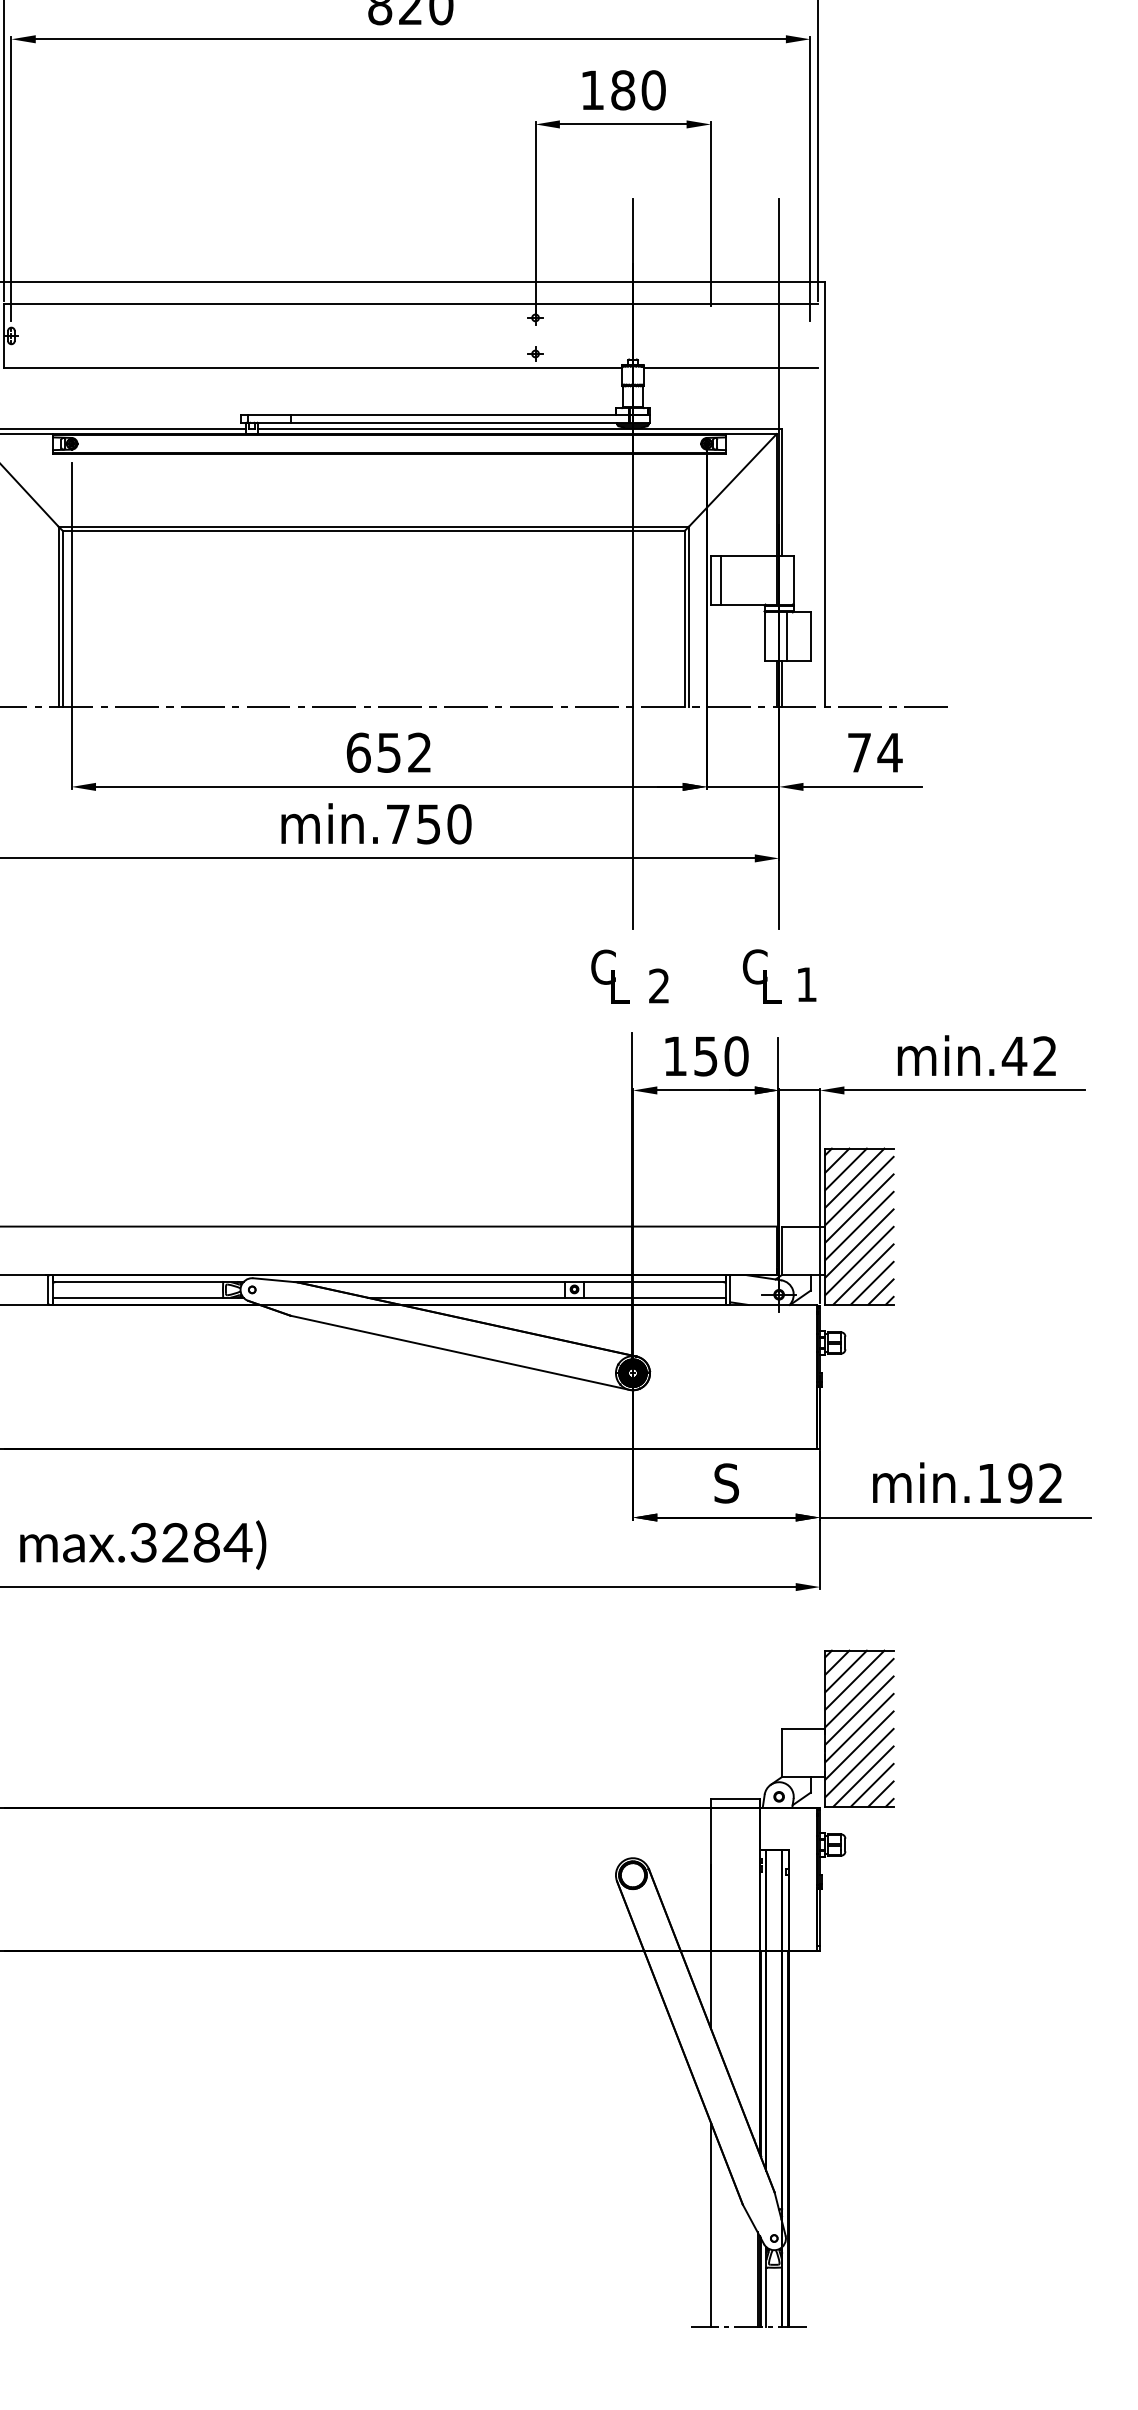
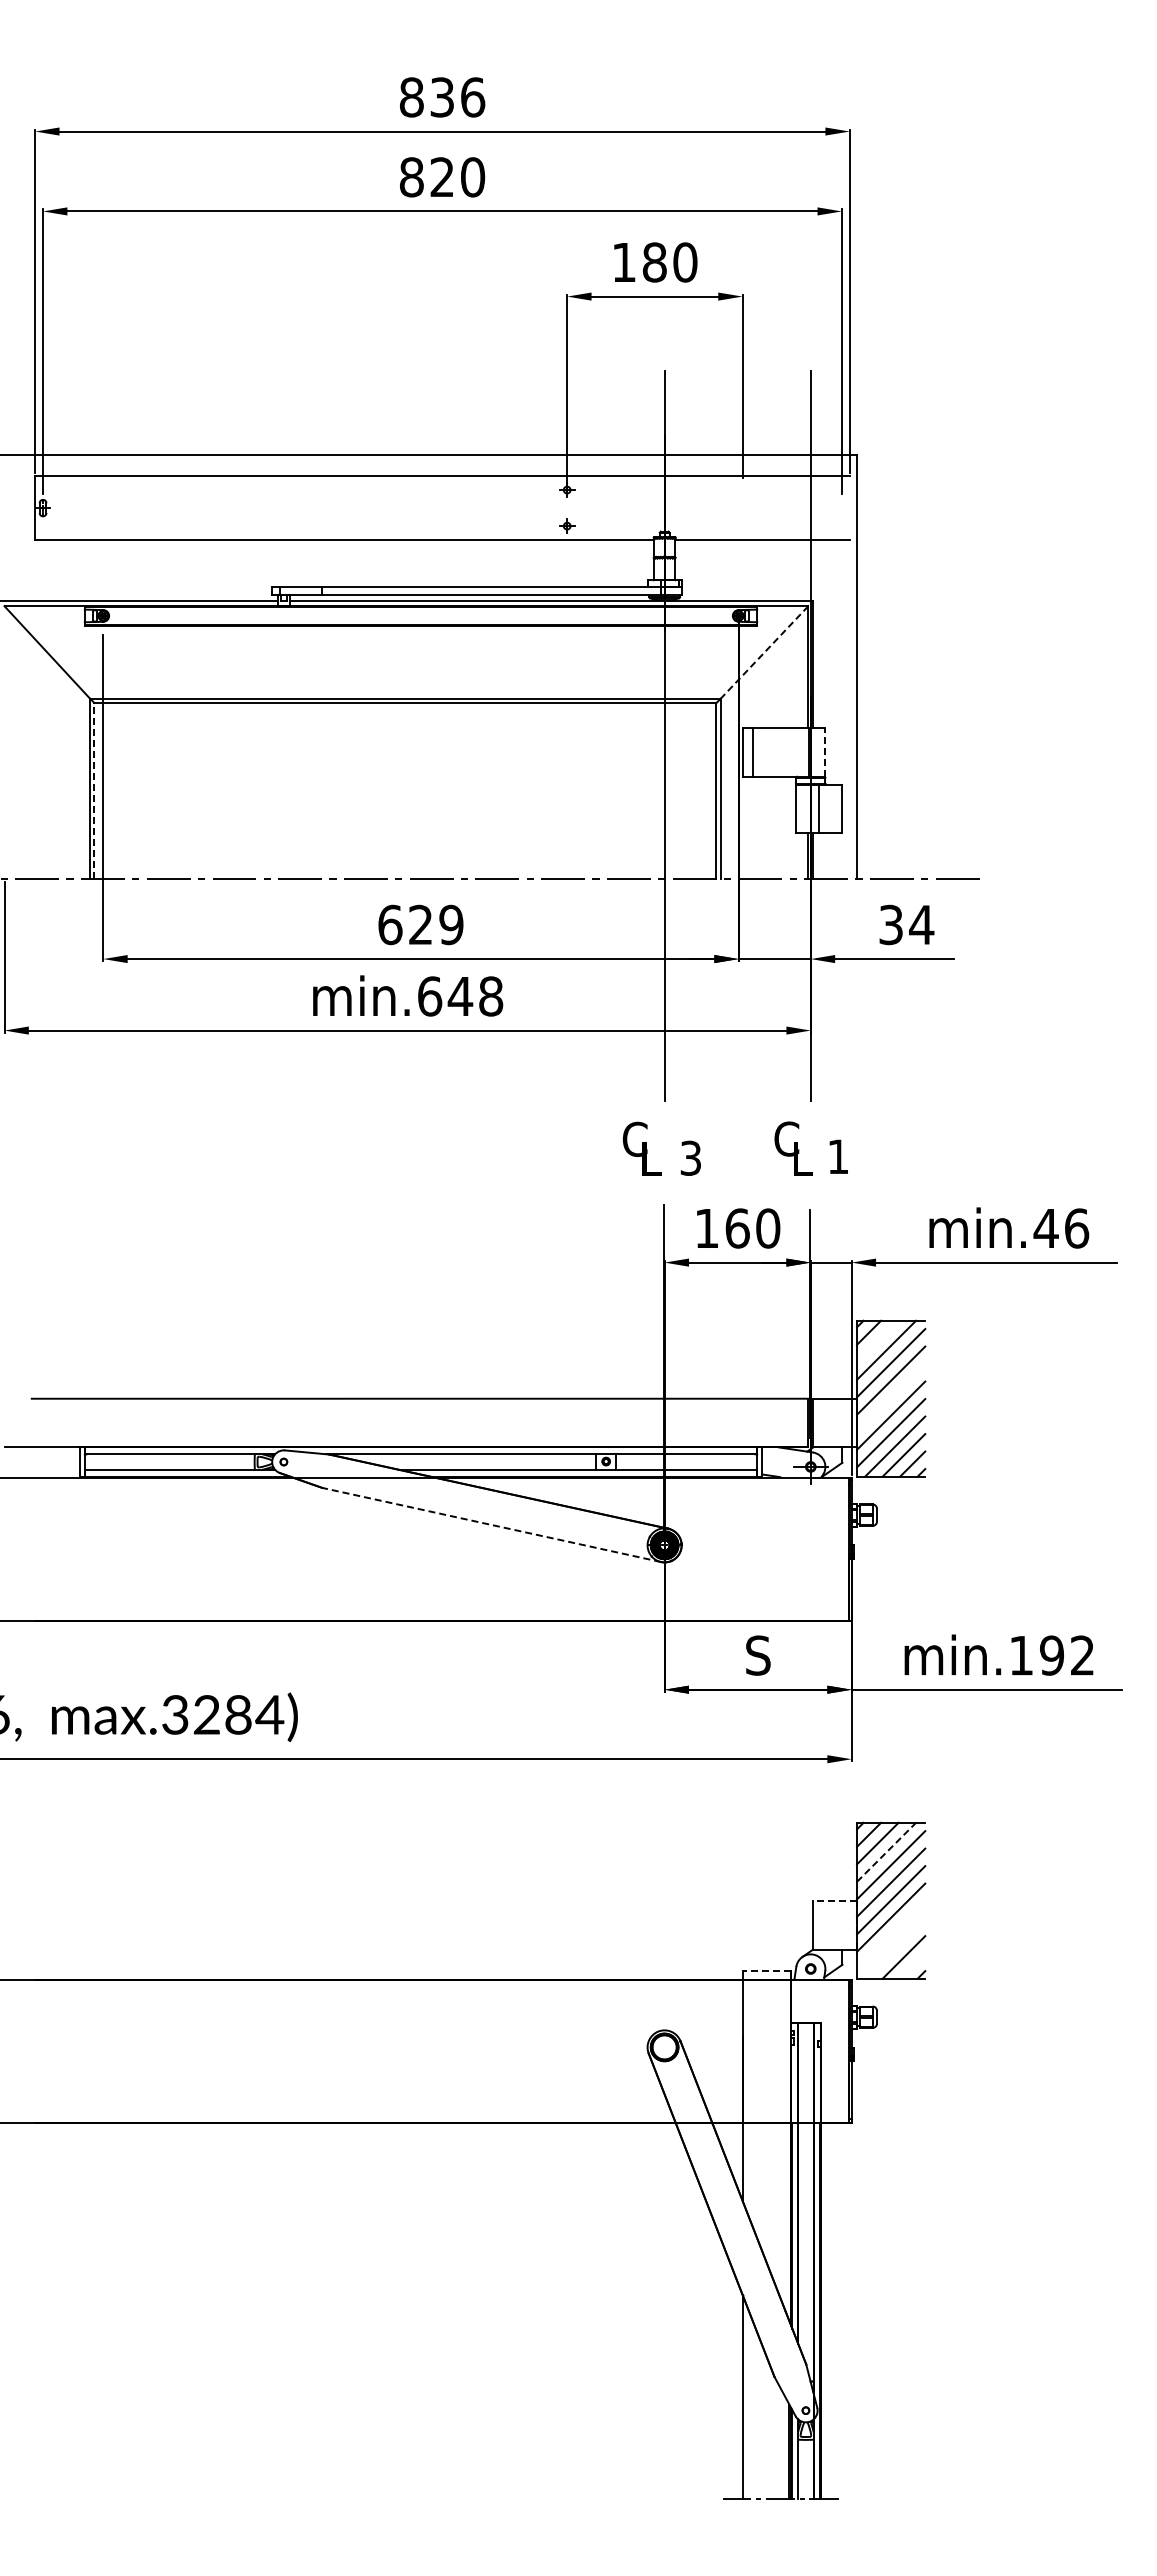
line: (732, 480) -> (764, 652), solid -> dashed
line: (793, 579) -> (825, 751), solid -> dashed
line: (62, 619) -> (94, 791), solid -> dashed
text: (404, 752) -> (436, 924), 652 -> 629
text: (858, 752) -> (890, 924), 74 -> 34
text: (428, 824) -> (460, 996), min.750 -> min.648
text: (658, 986) -> (690, 1158), 2 -> 3
text: (705, 1056) -> (737, 1228), 150 -> 160
text: (1045, 1056) -> (1077, 1228), min.42 -> min.46
line: (845, 1169) -> (877, 1341), removed
line: (859, 1226) -> (891, 1398), removed
line: (459, 1352) -> (491, 1524), solid -> dashed
line: (854, 1680) -> (886, 1852), solid -> dashed
line: (803, 1728) -> (835, 1900), solid -> dashed
line: (859, 1763) -> (891, 1935), removed
line: (863, 1776) -> (895, 1948), removed
line: (880, 1793) -> (912, 1965), removed
line: (734, 1799) -> (766, 1971), solid -> dashed

